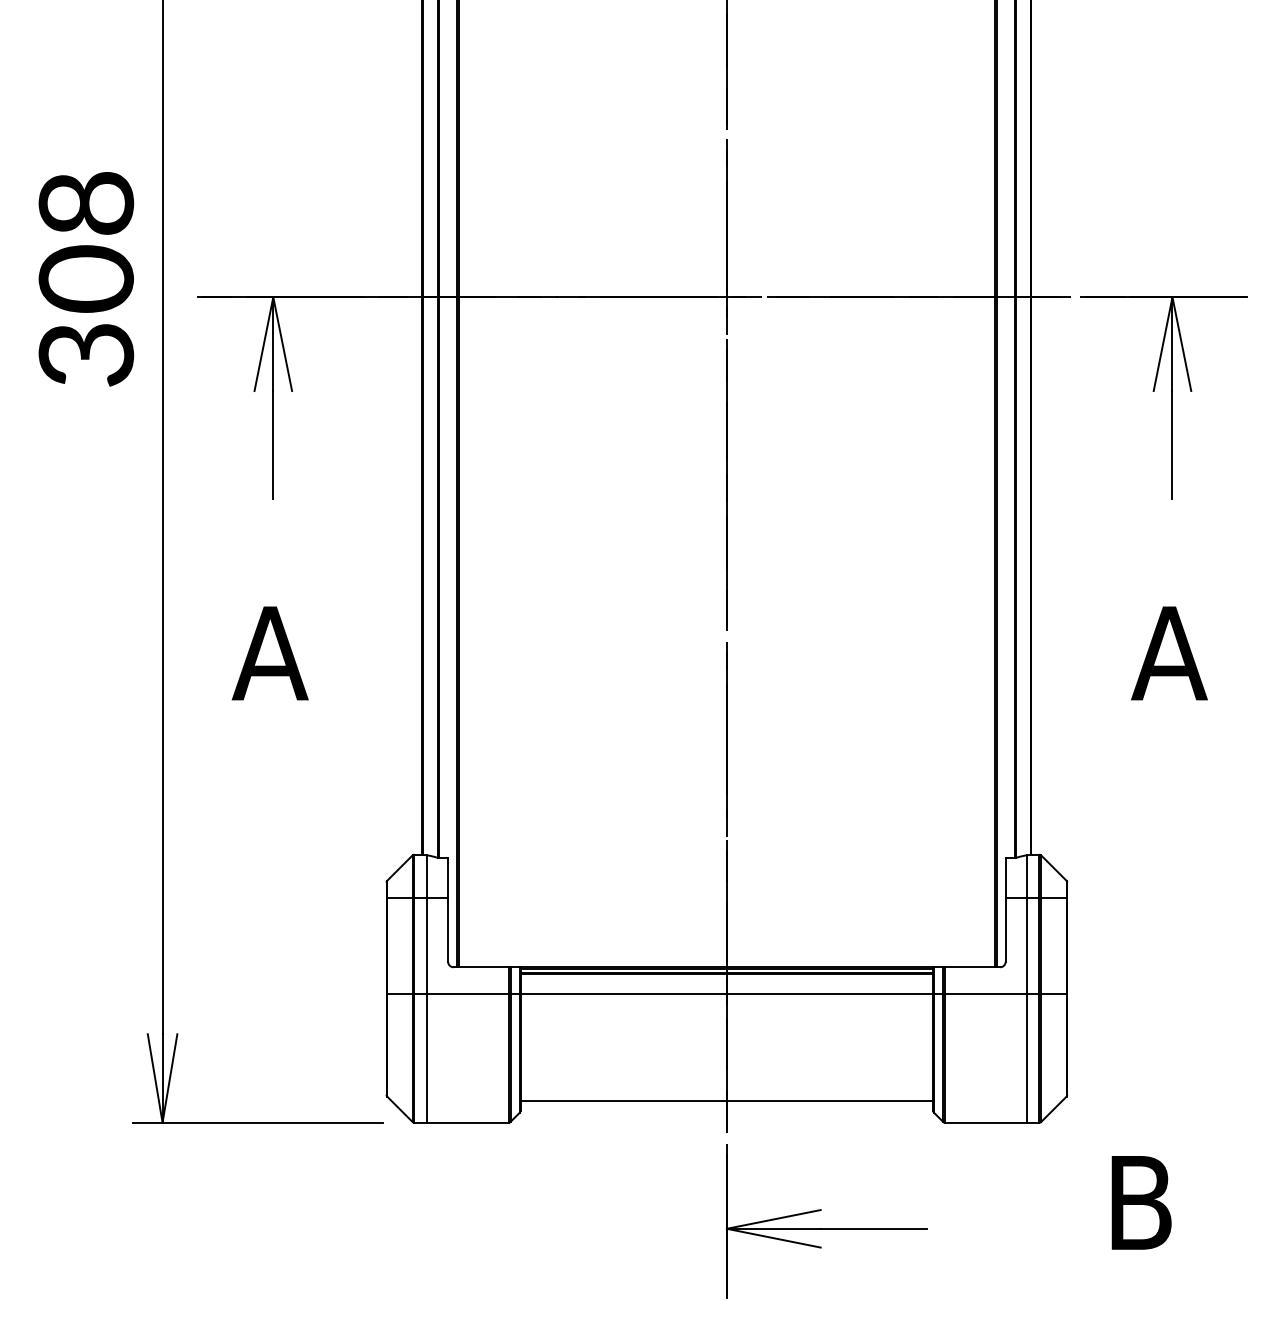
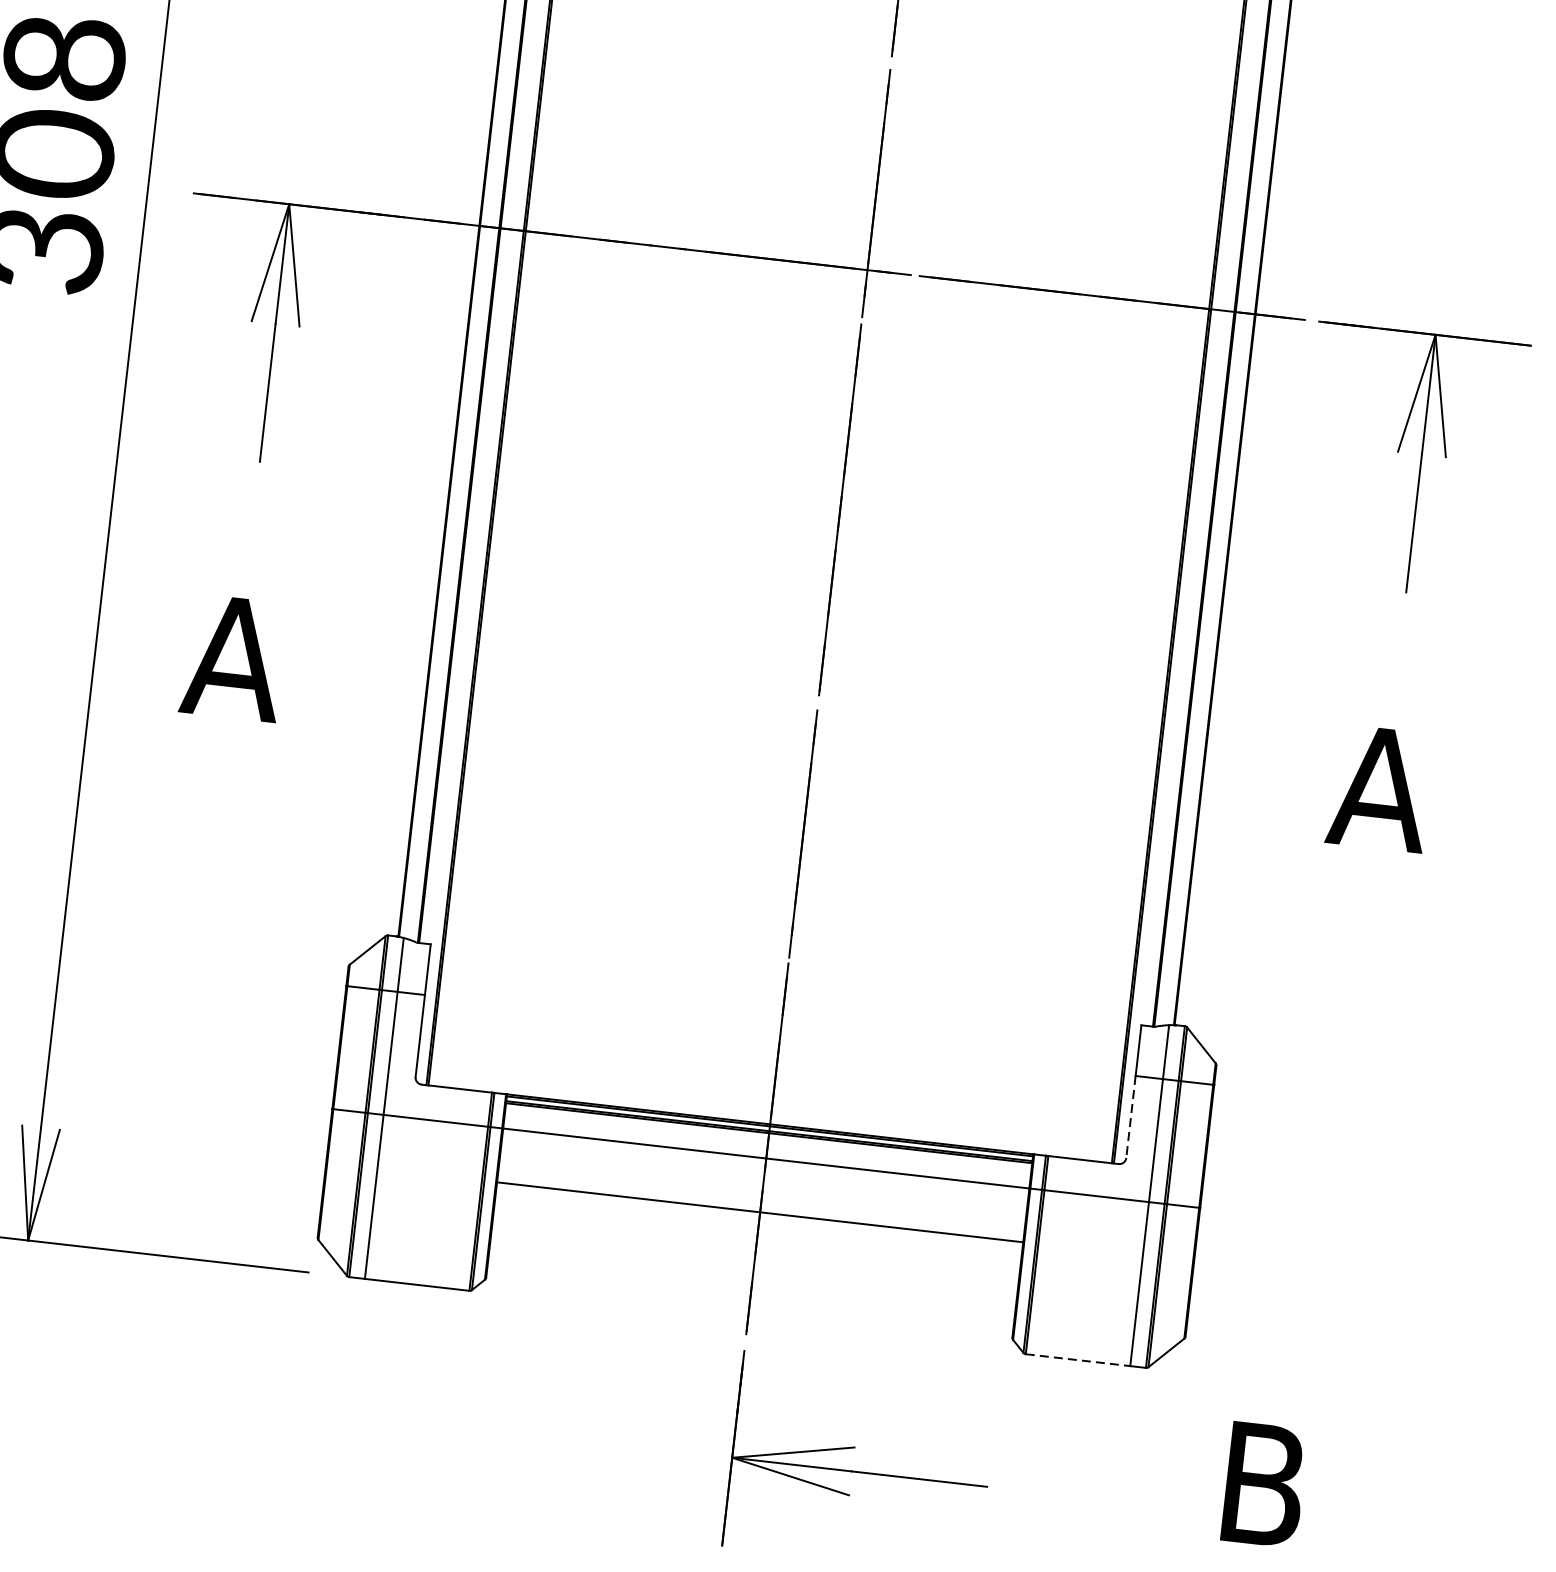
line: (1005, 930) -> (1130, 1117), solid -> dashed
line: (726, 1101) -> (759, 1212), moved
line: (986, 1122) -> (1078, 1359), solid -> dashed

